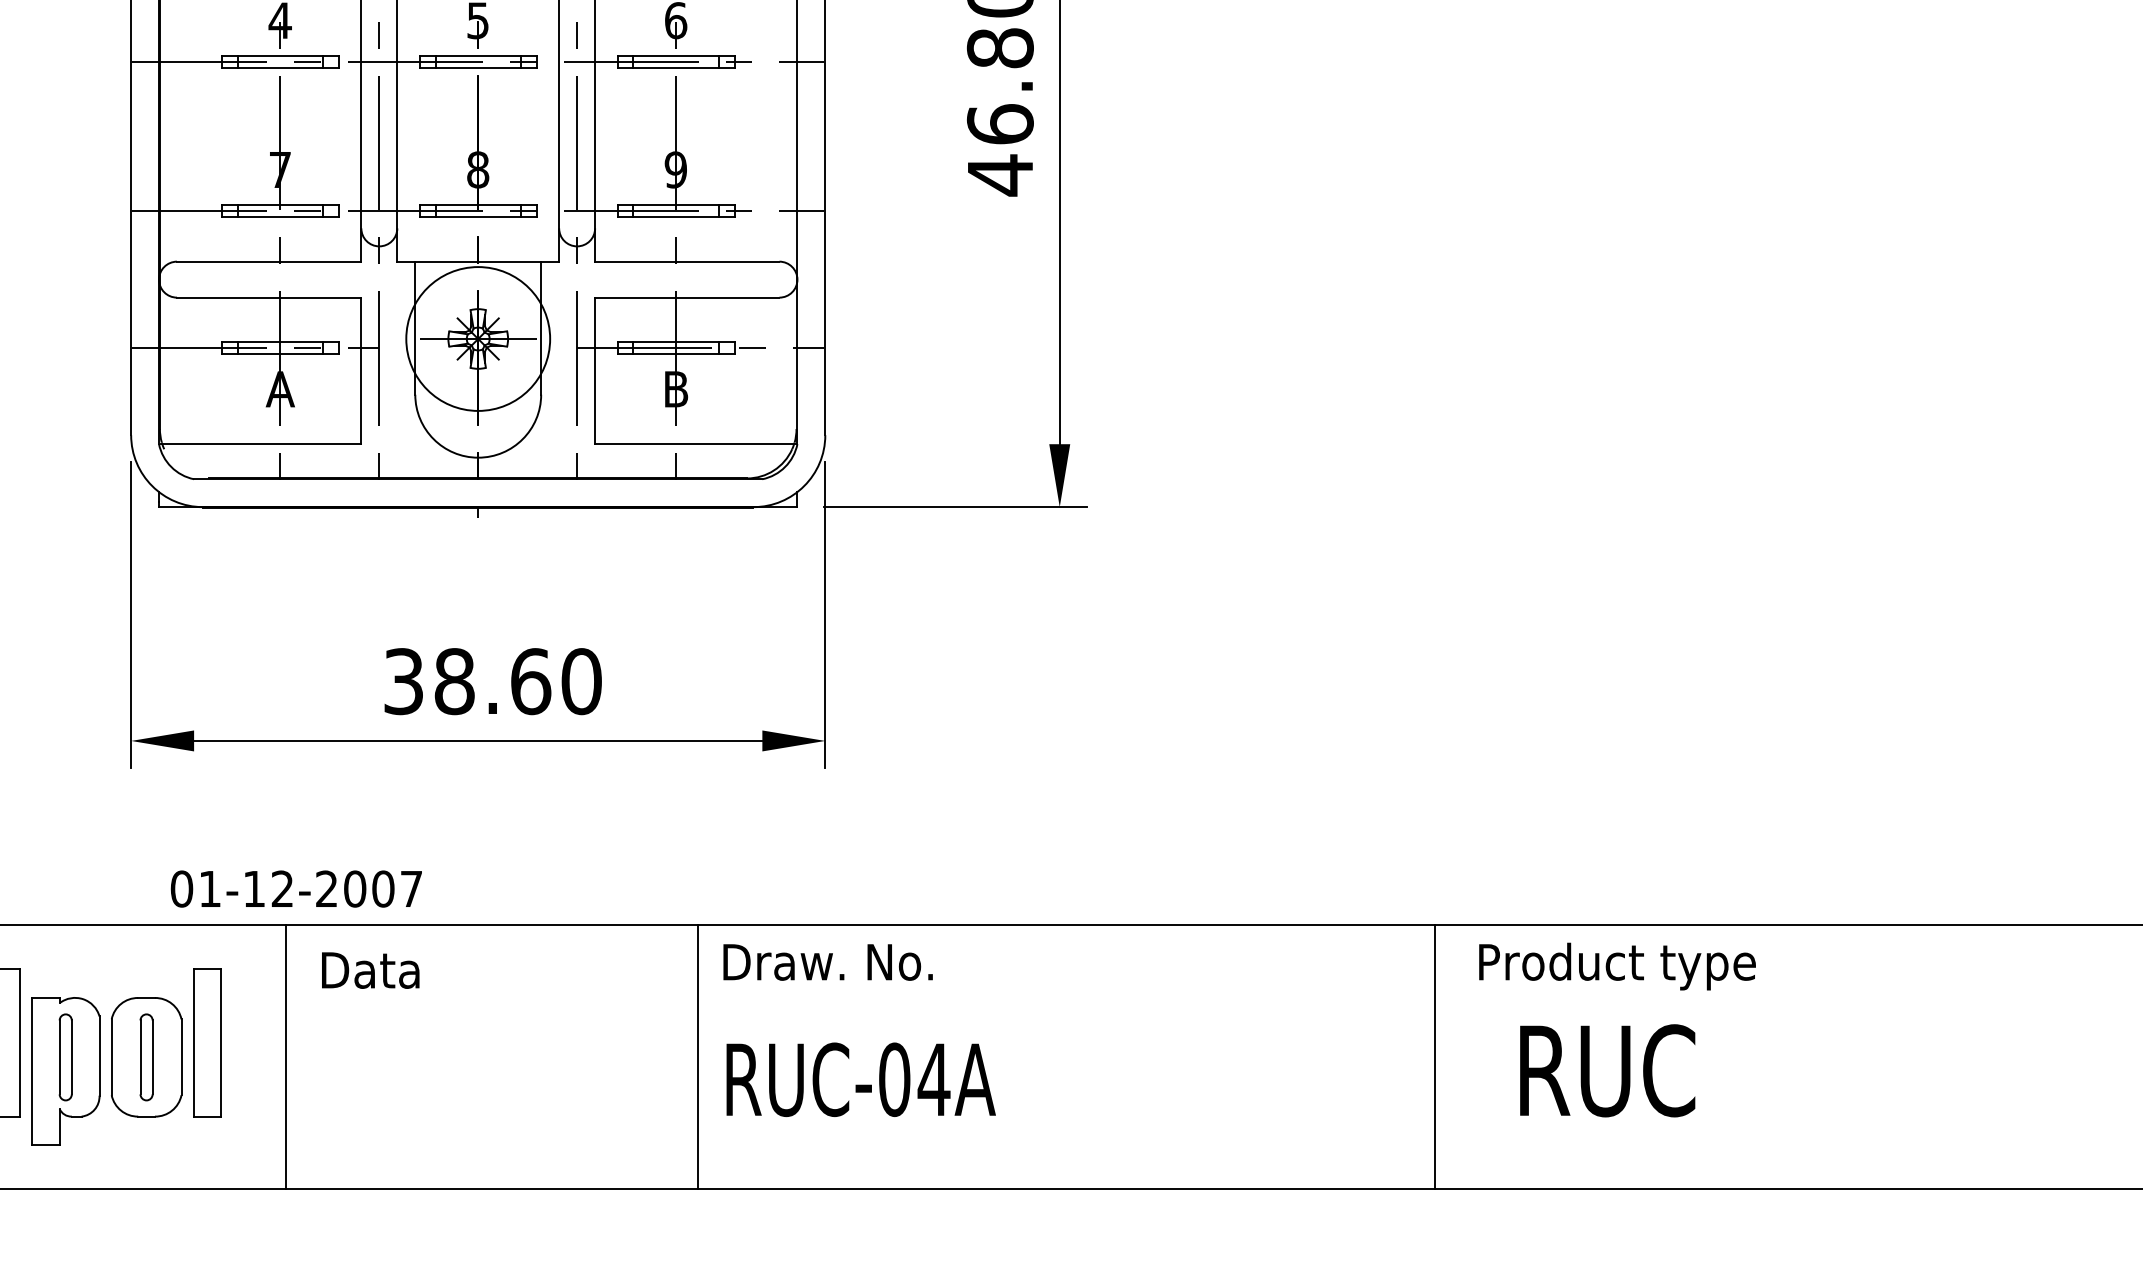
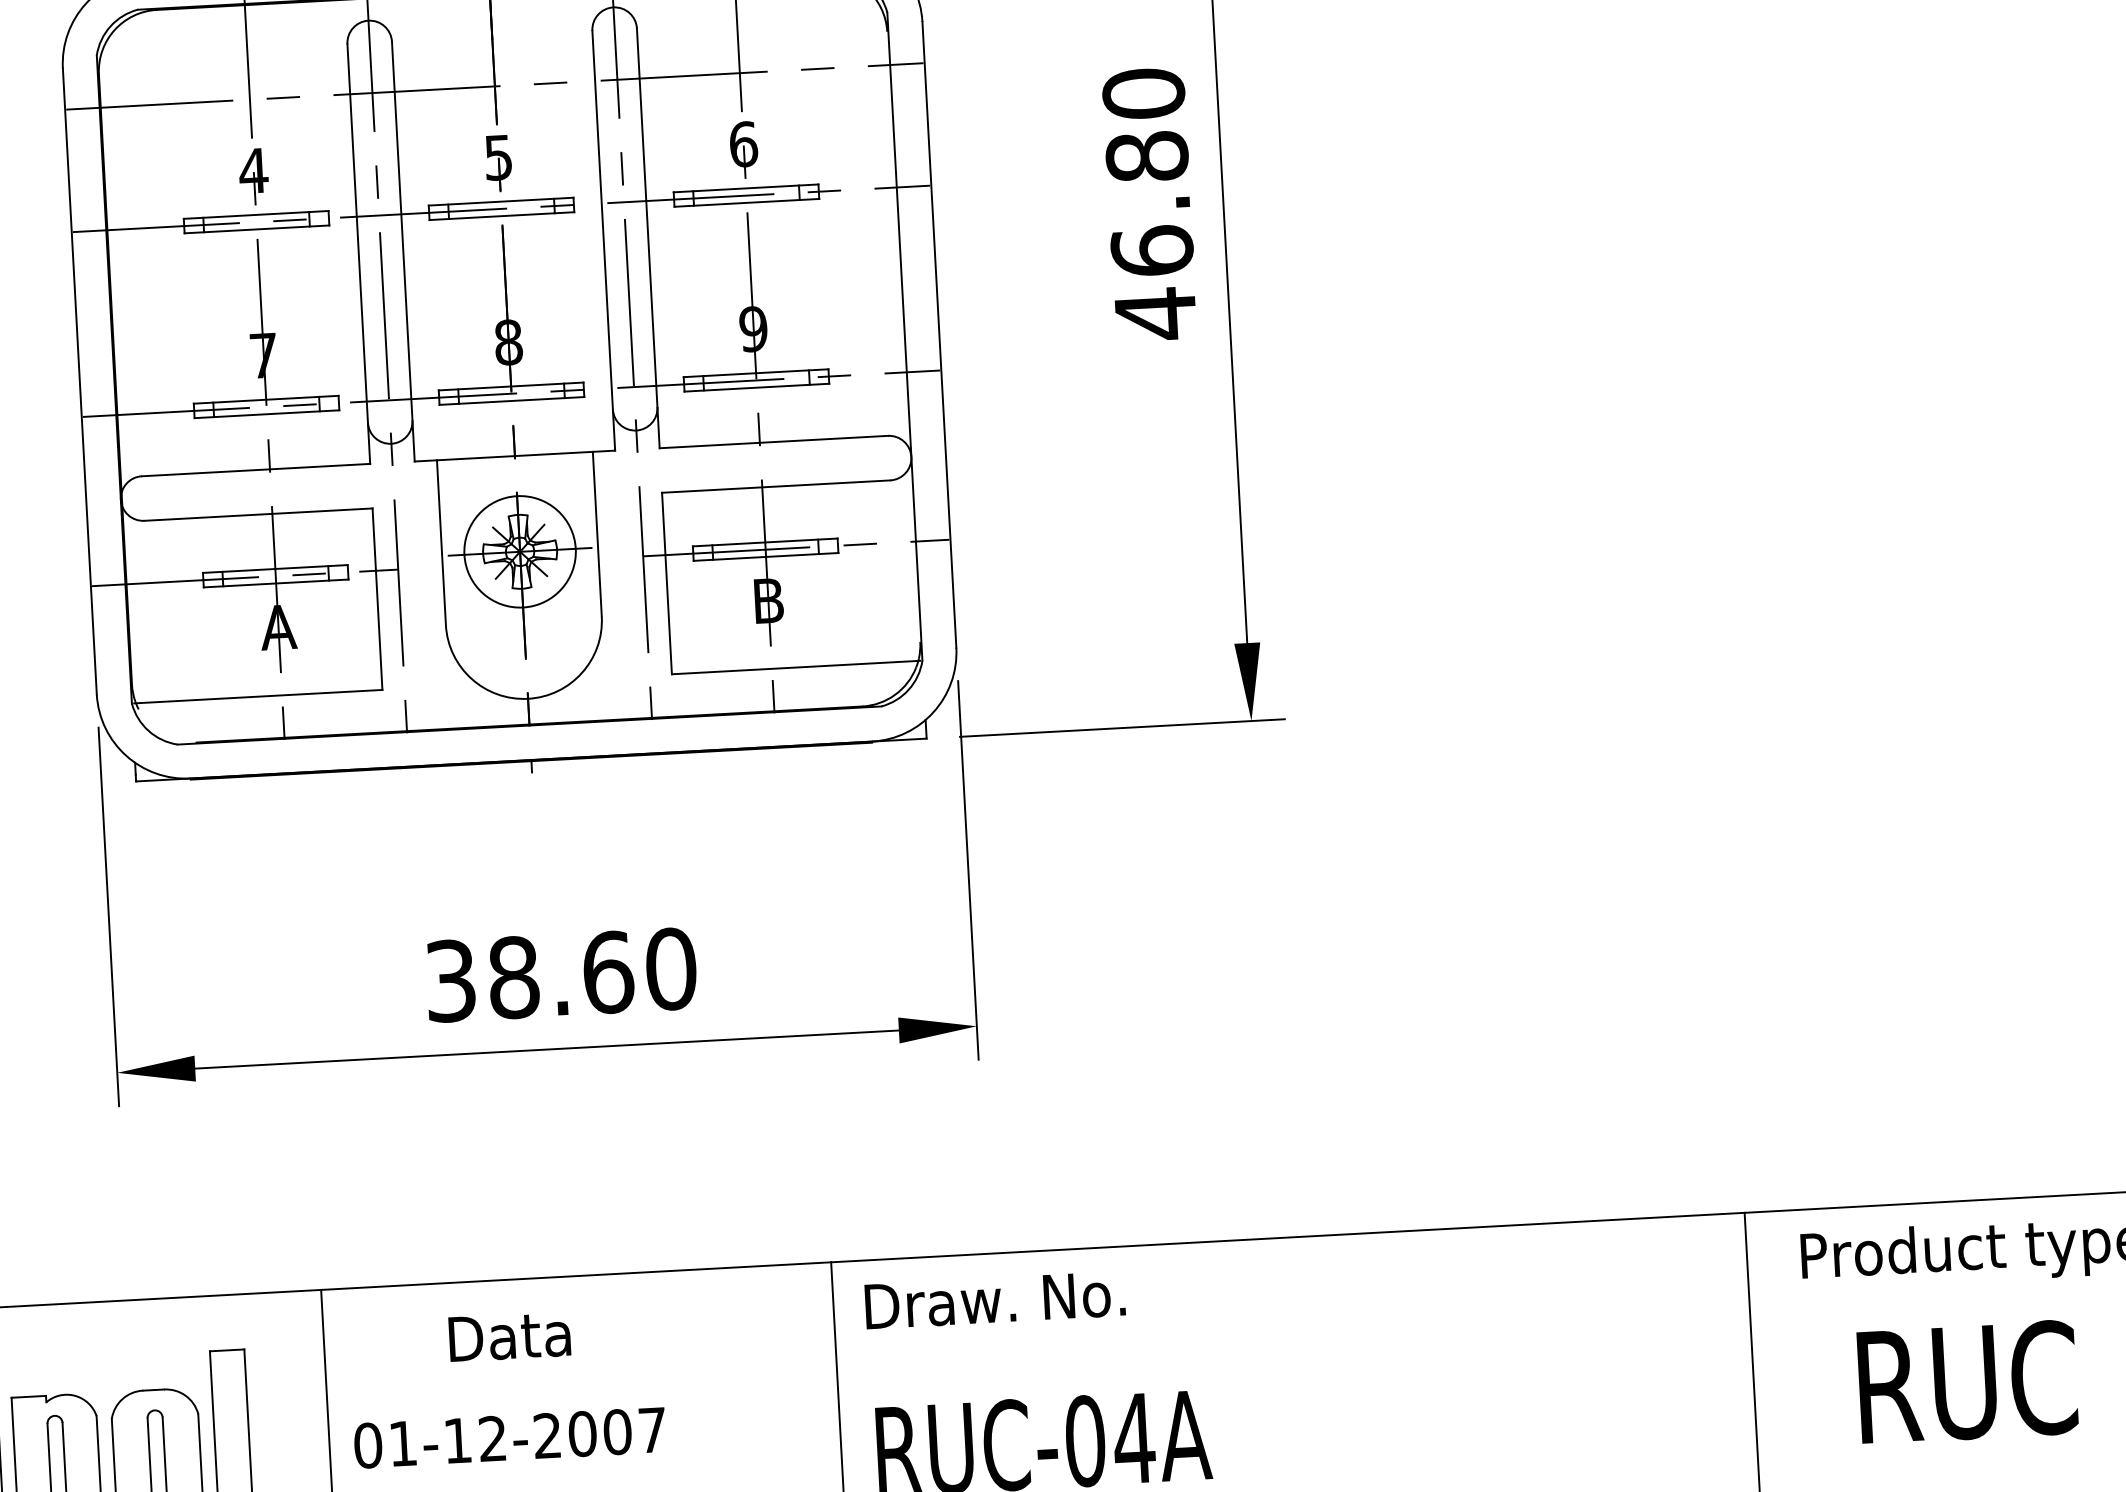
circle: (478, 338) -> (520, 551), size x0.62
text: (295, 888) -> (508, 1437), moved
text: (370, 970) -> (509, 1336), moved

